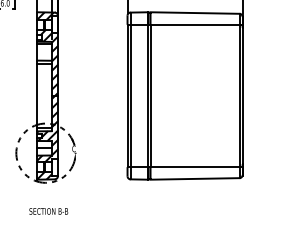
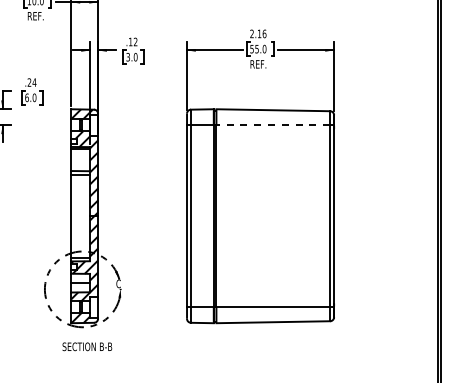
line: (195, 24) -> (273, 125), solid -> dashed
text: (48, 211) -> (87, 346), moved

